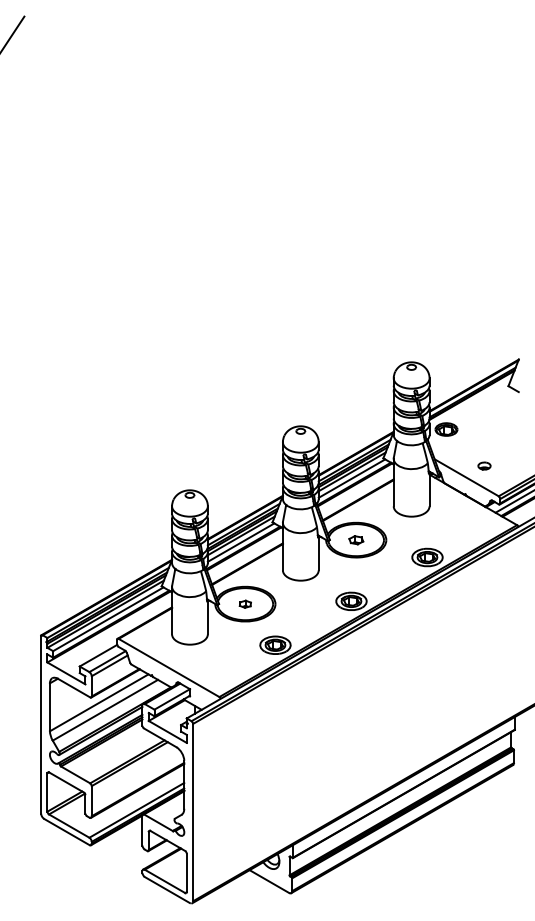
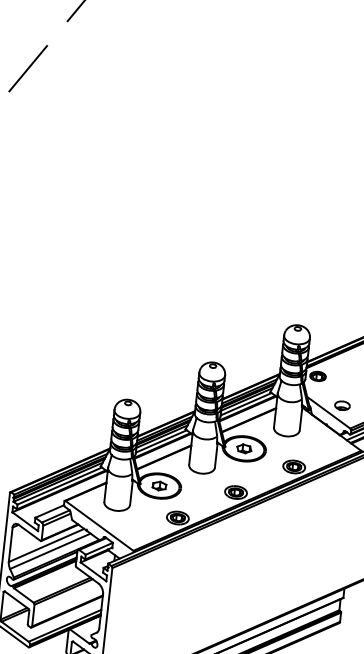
part: (484, 465) -> (342, 405), size x1.67
part: (356, 540) -> (244, 449), size x1.43
part: (245, 604) -> (159, 486), size x1.67

